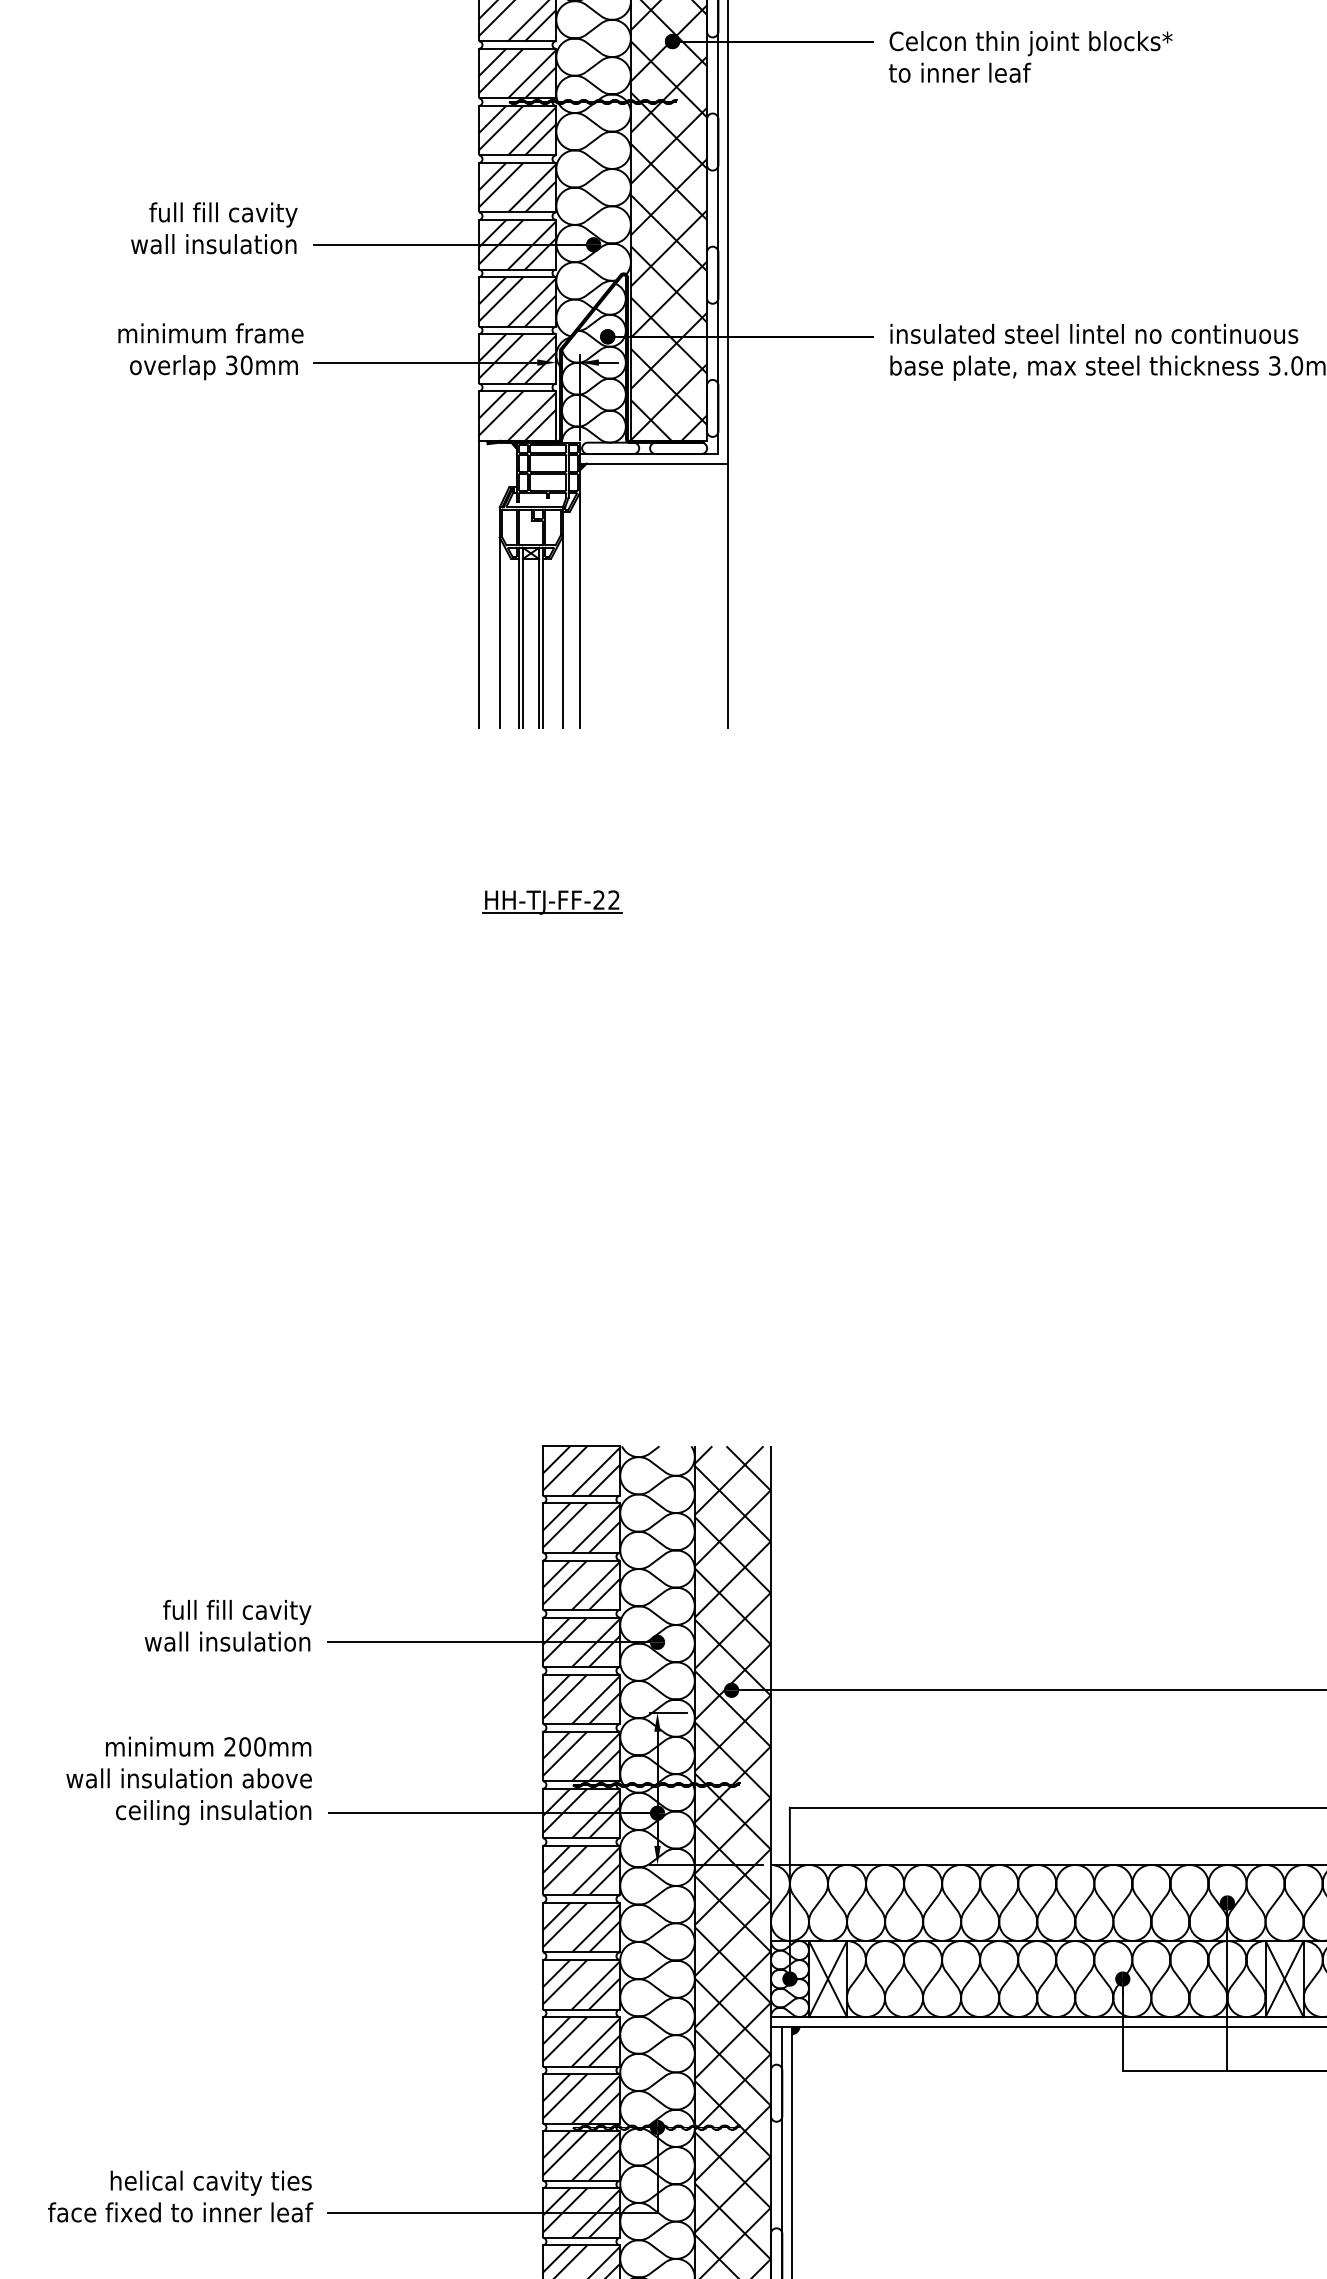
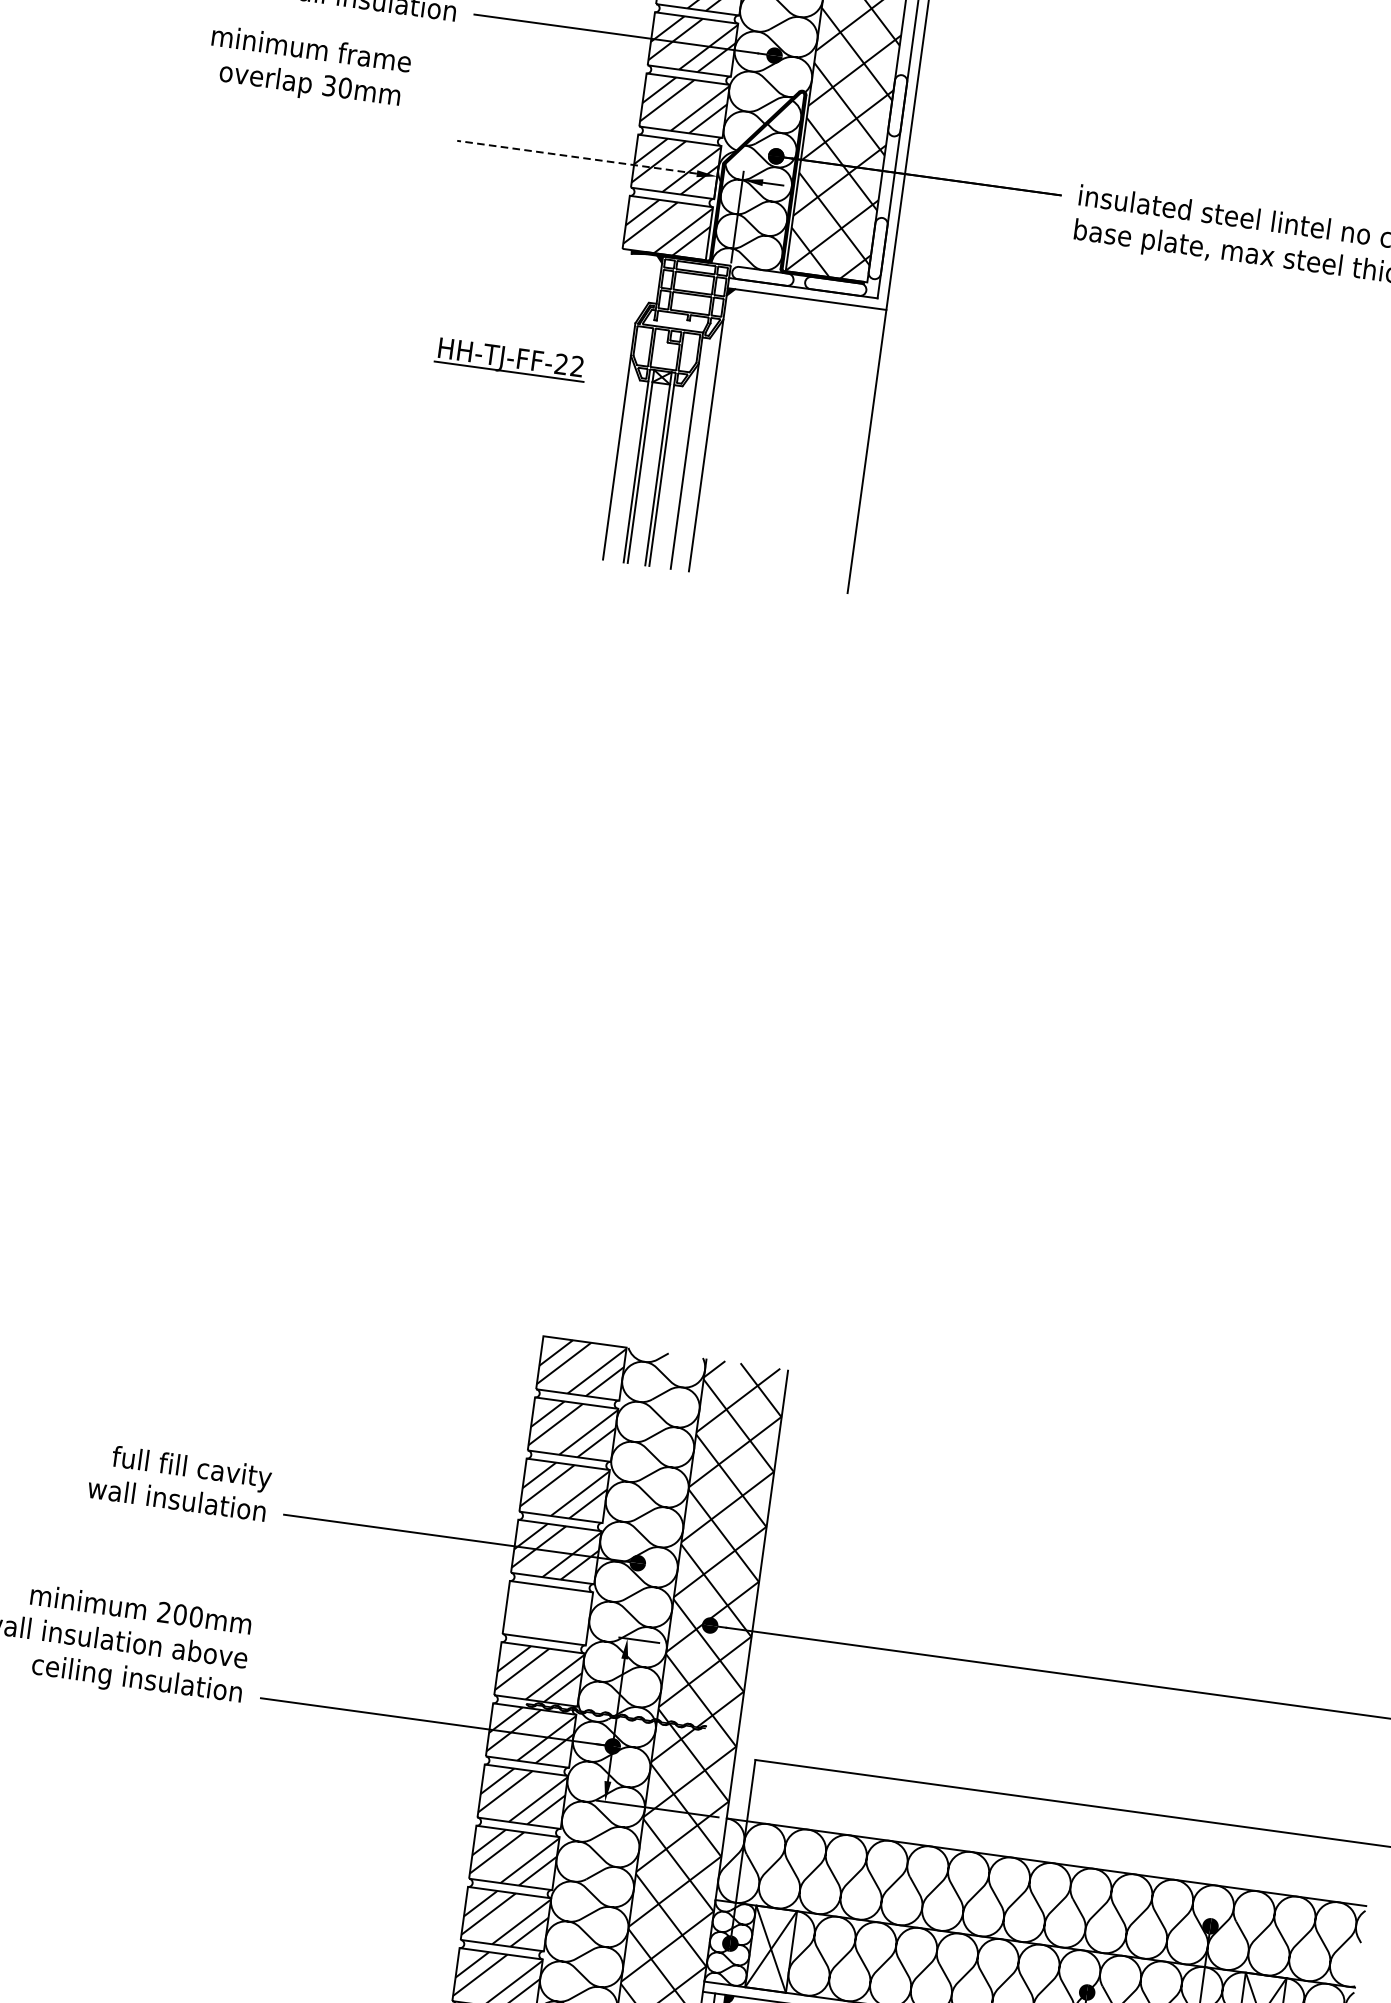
text: (210, 351) -> (308, 67), moved
line: (425, 362) -> (577, 157), solid -> dashed
line: (478, 583) -> (601, 401), removed
part: (552, 902) -> (511, 359), moved
hatch: (581, 1699) -> (547, 1613), removed

